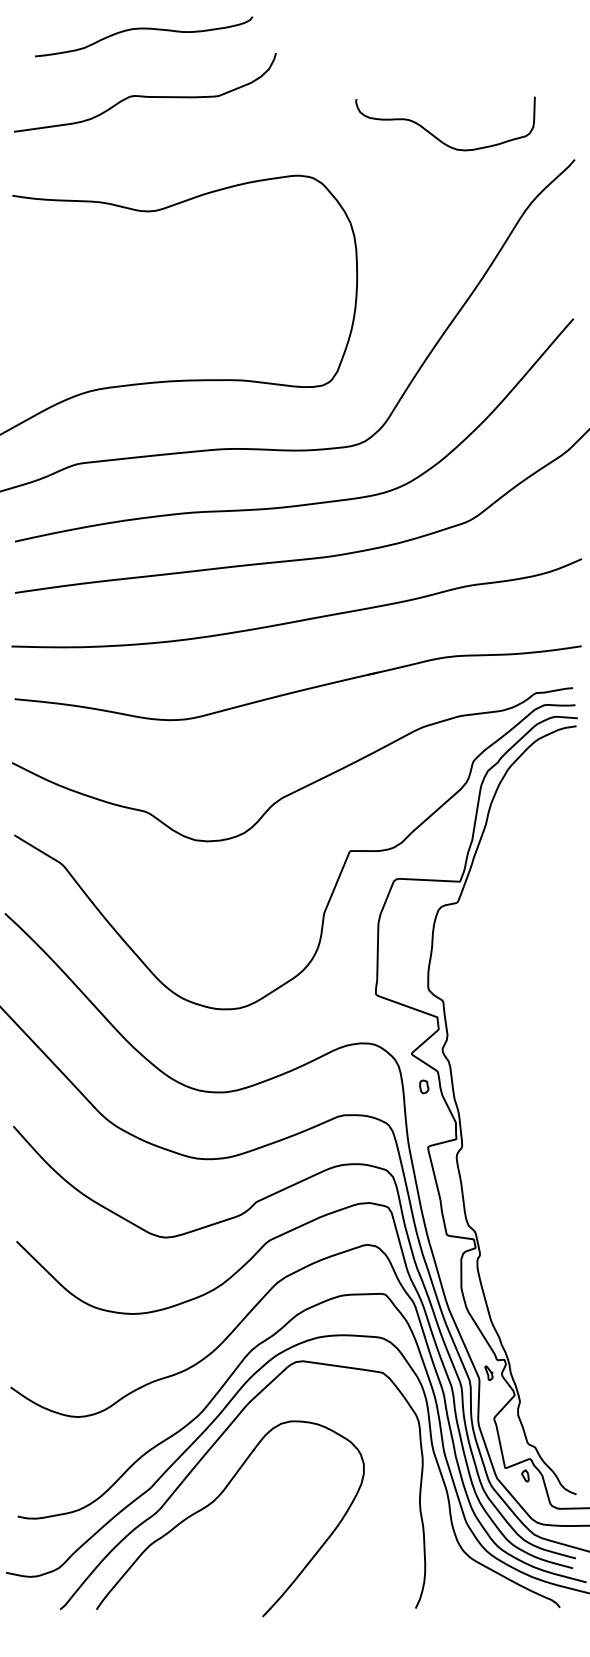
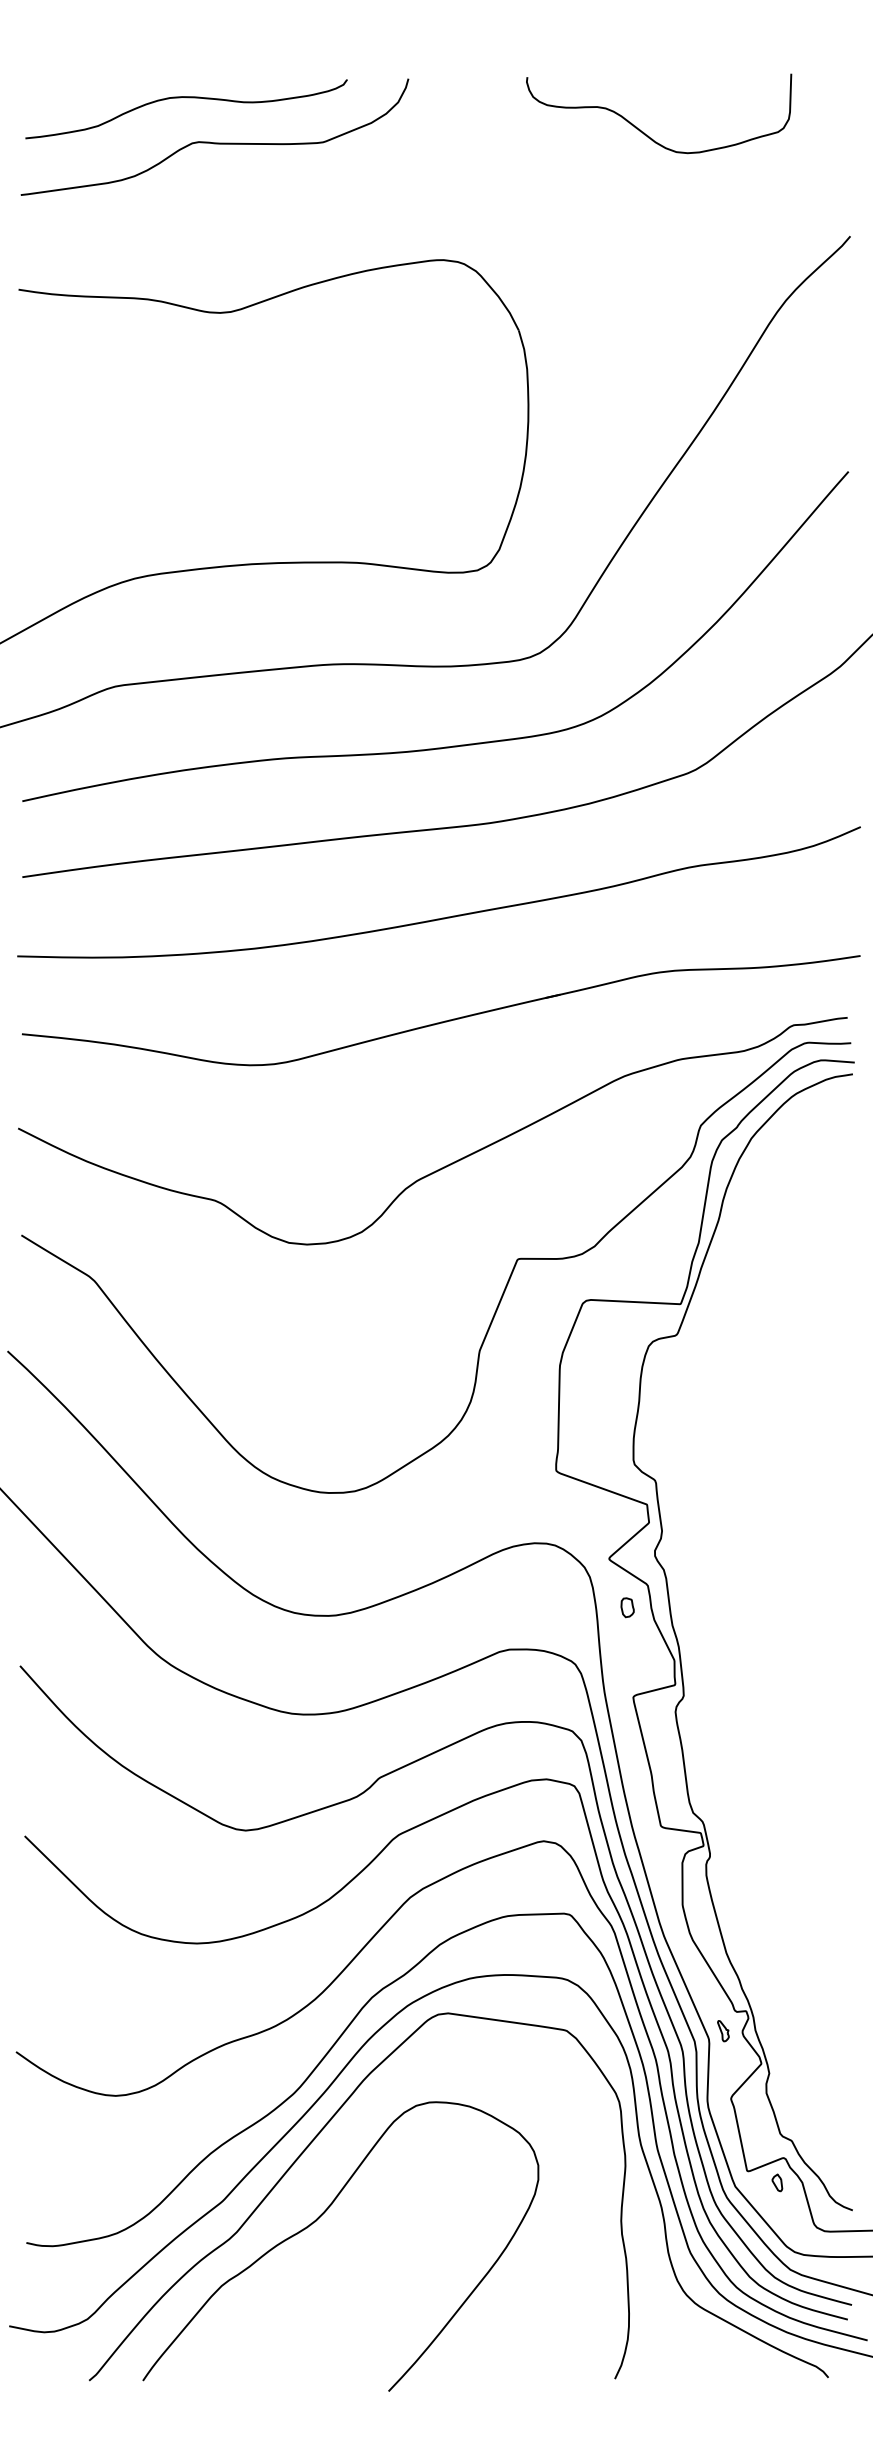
curve: (144, 29) -> (187, 98), moved
curve: (436, 136) -> (645, 132), moved

